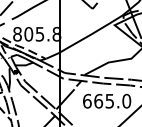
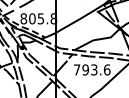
text: (106, 100) -> (91, 69), 665.0 -> 793.6

